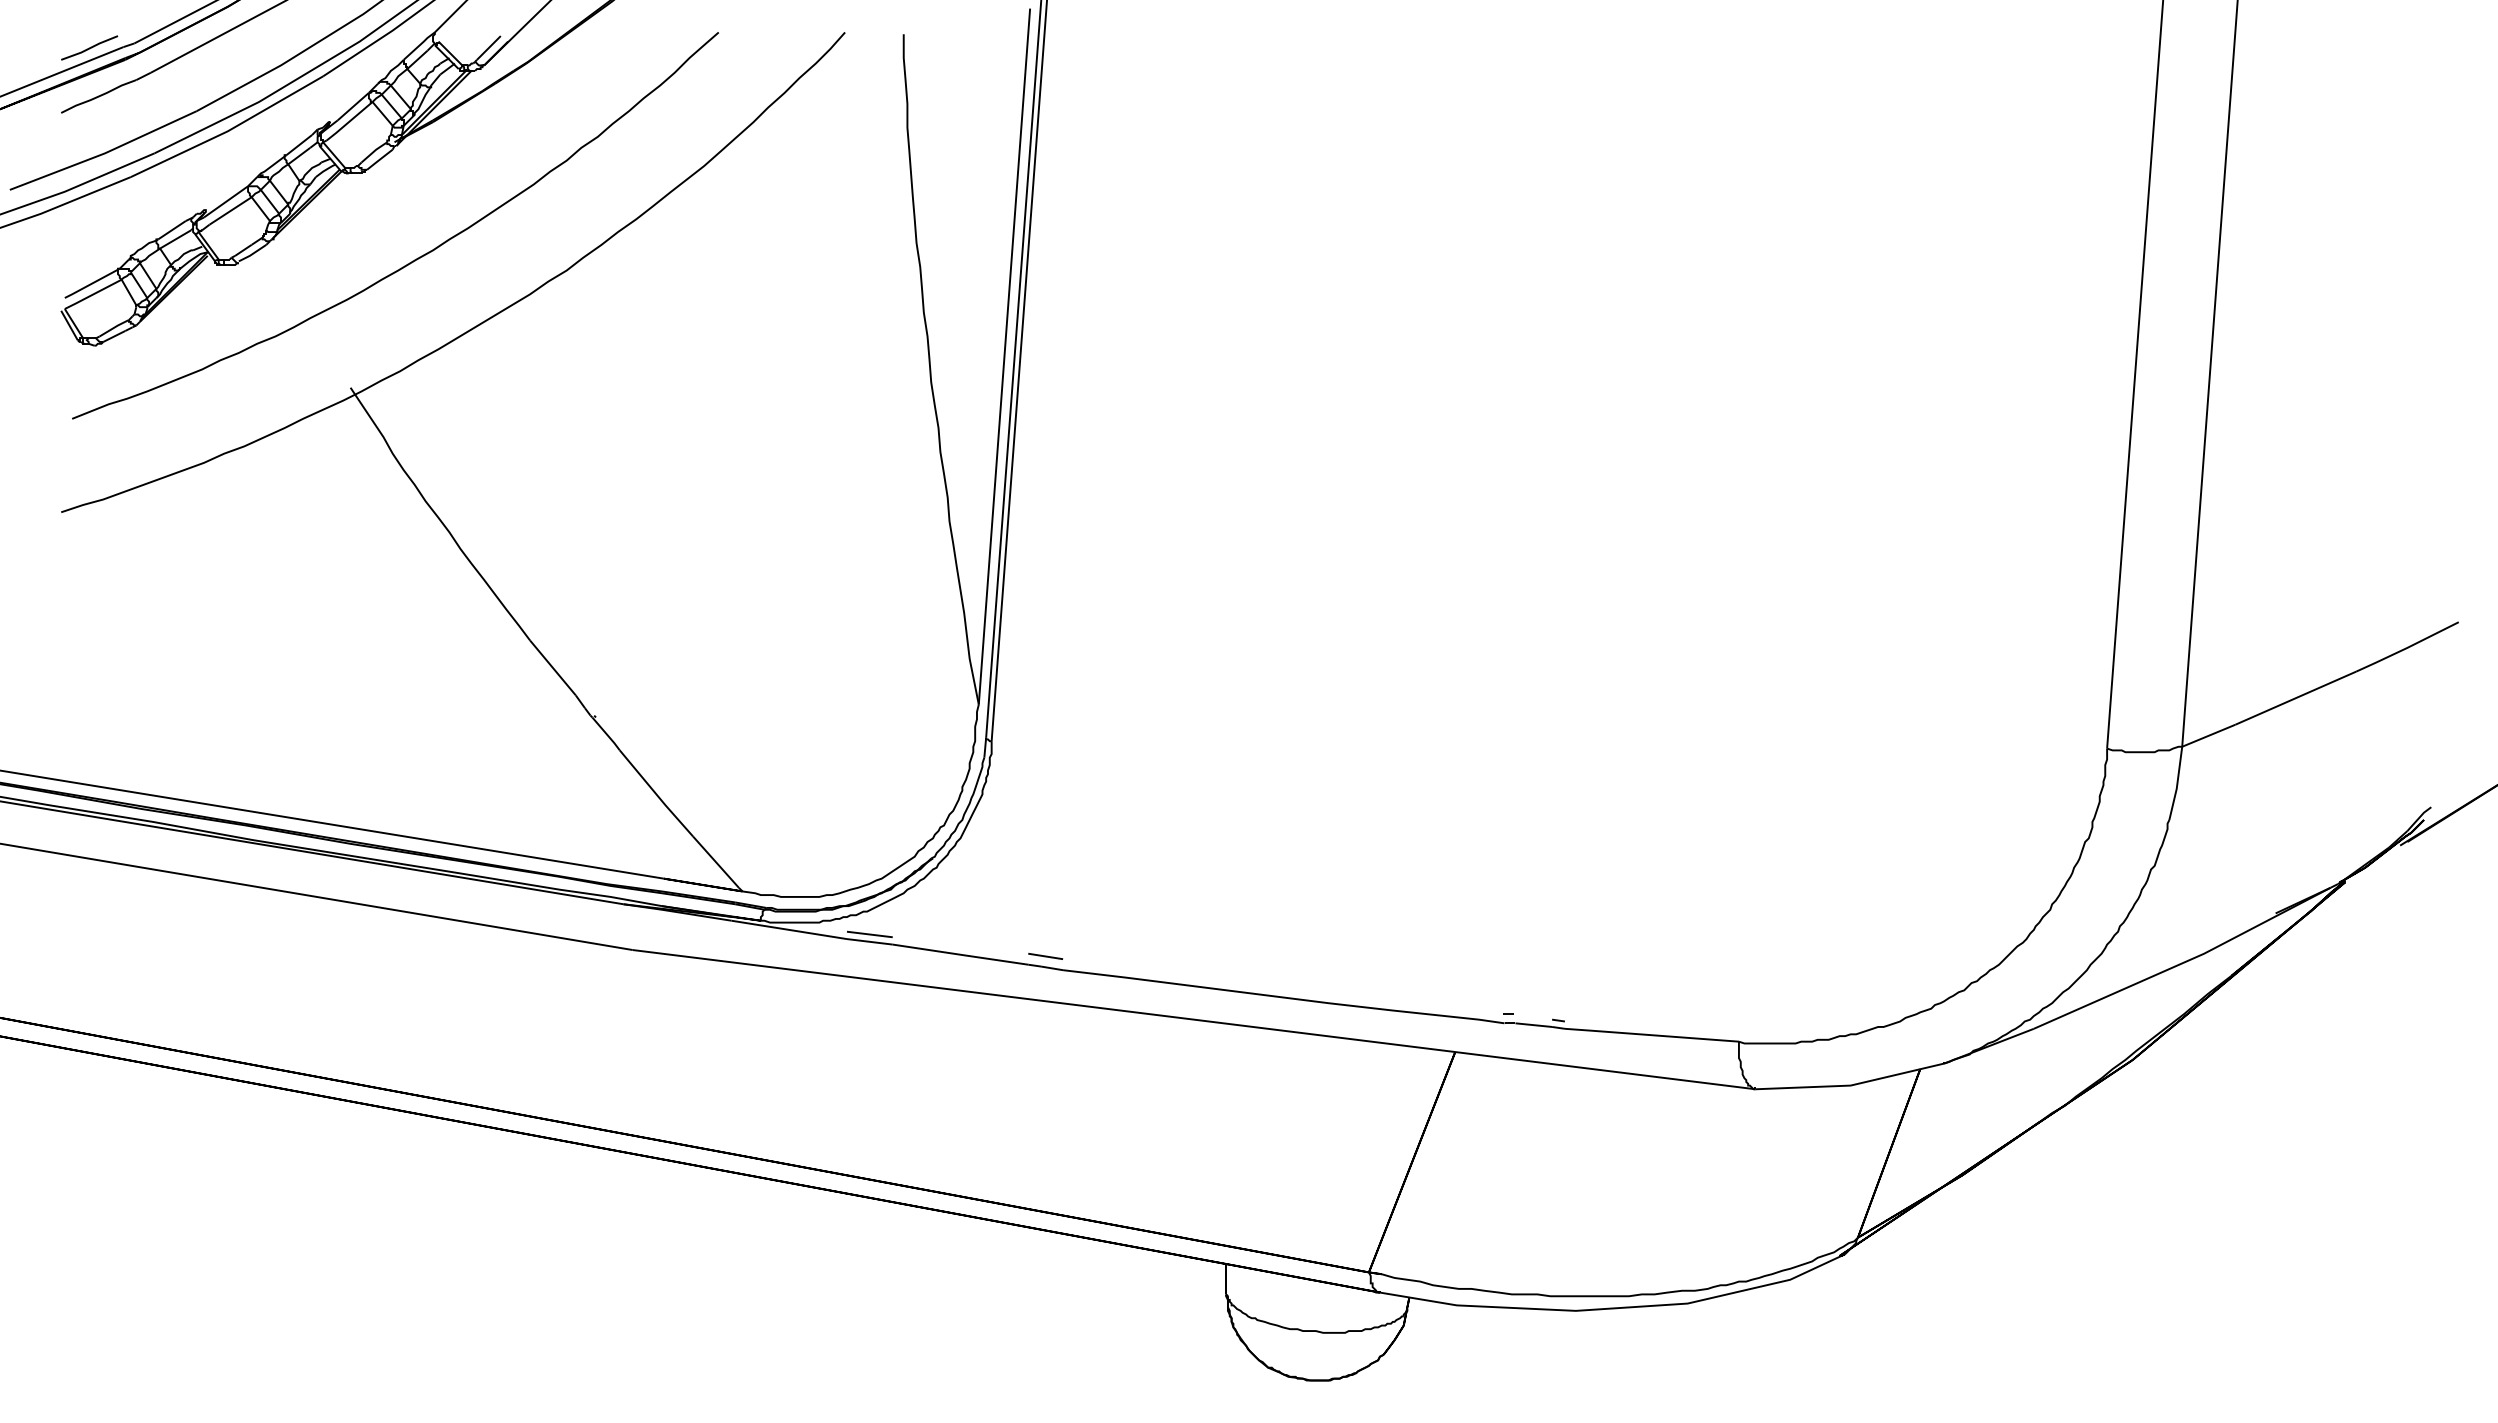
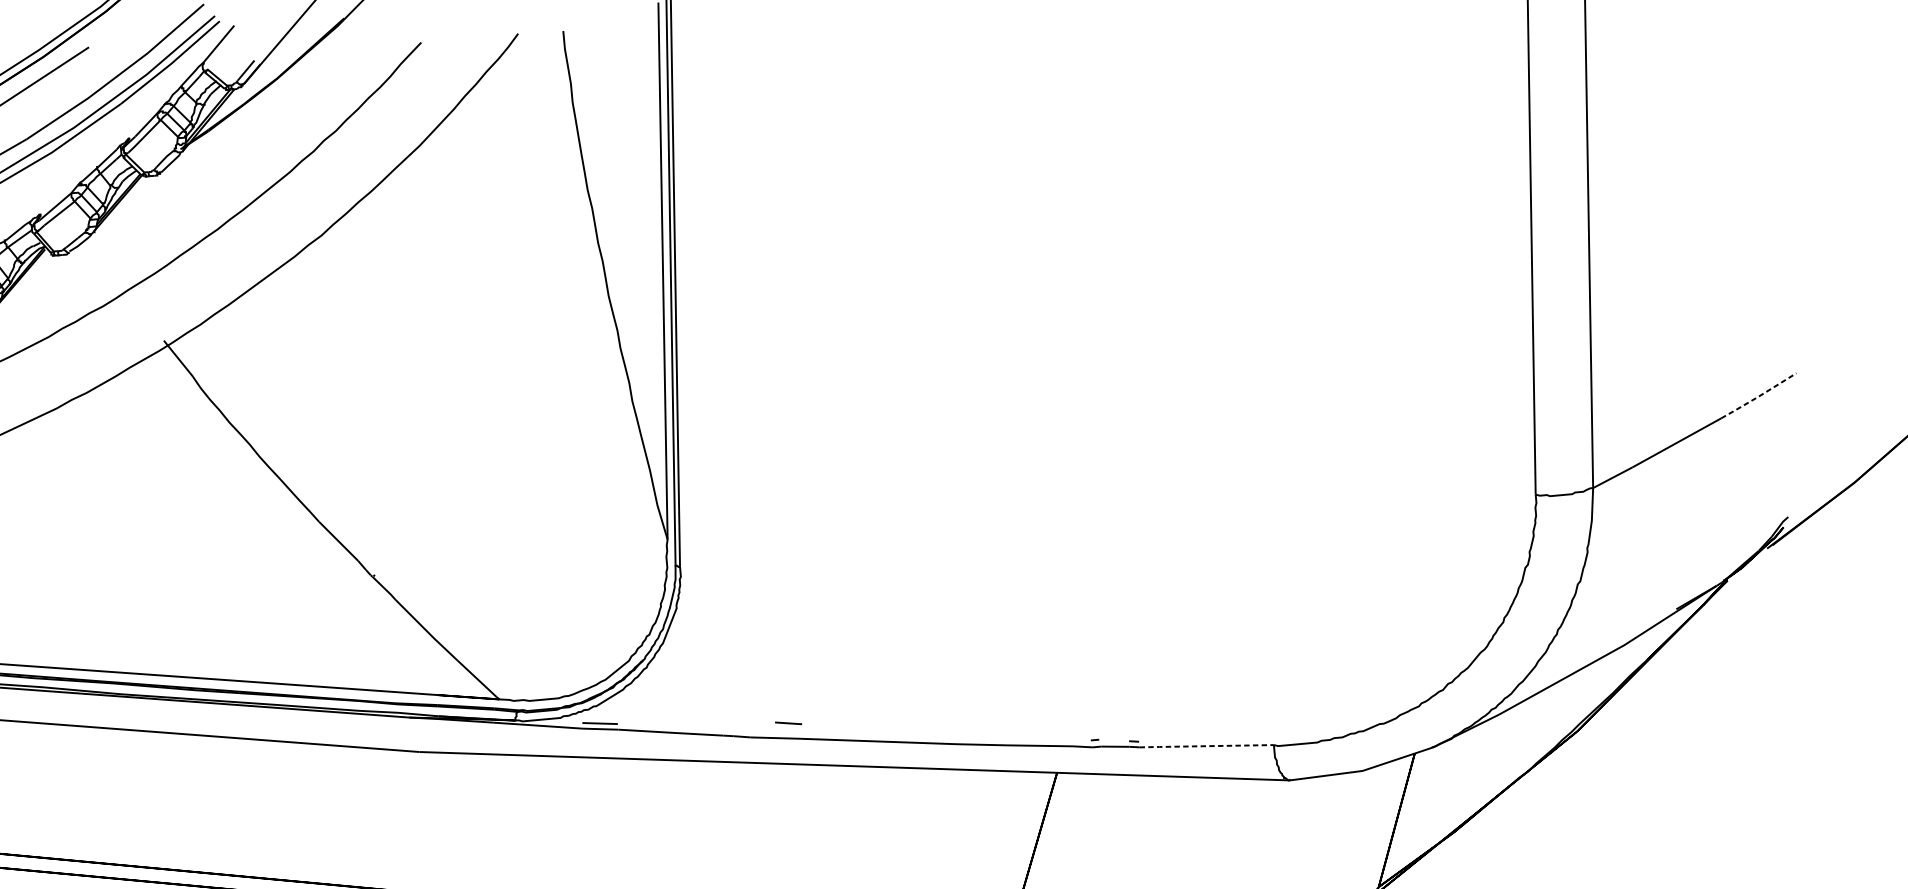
line: (2407, 647) -> (1758, 396), solid -> dashed
line: (1045, 956) -> (788, 723), moved
line: (1651, 1035) -> (1206, 746), solid -> dashed

